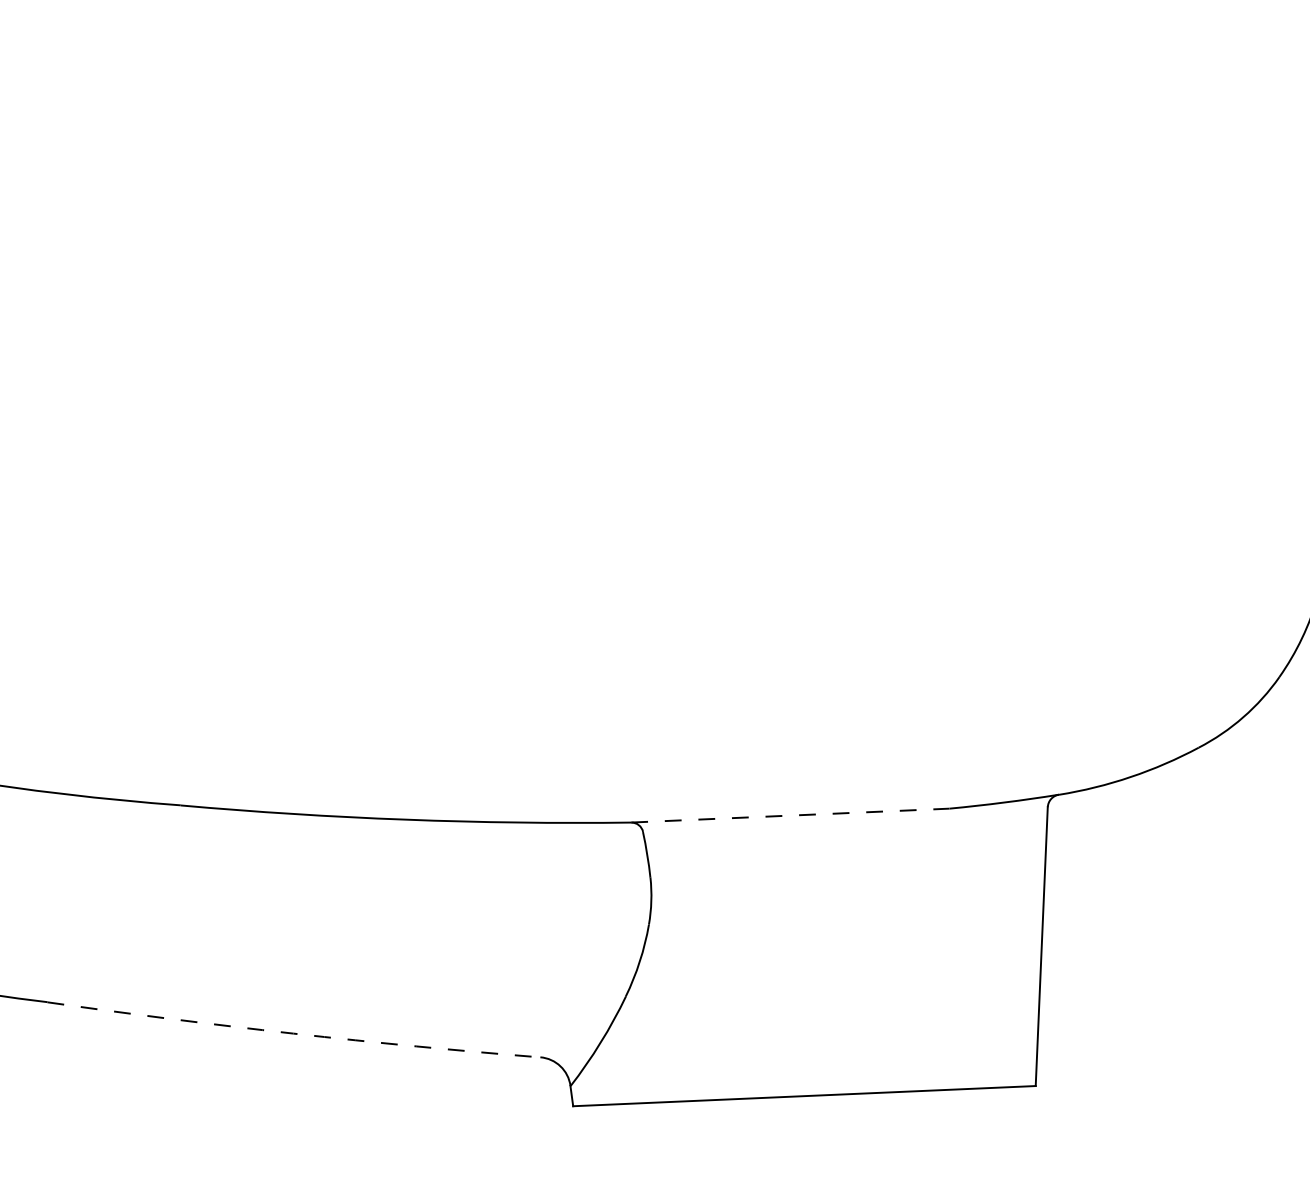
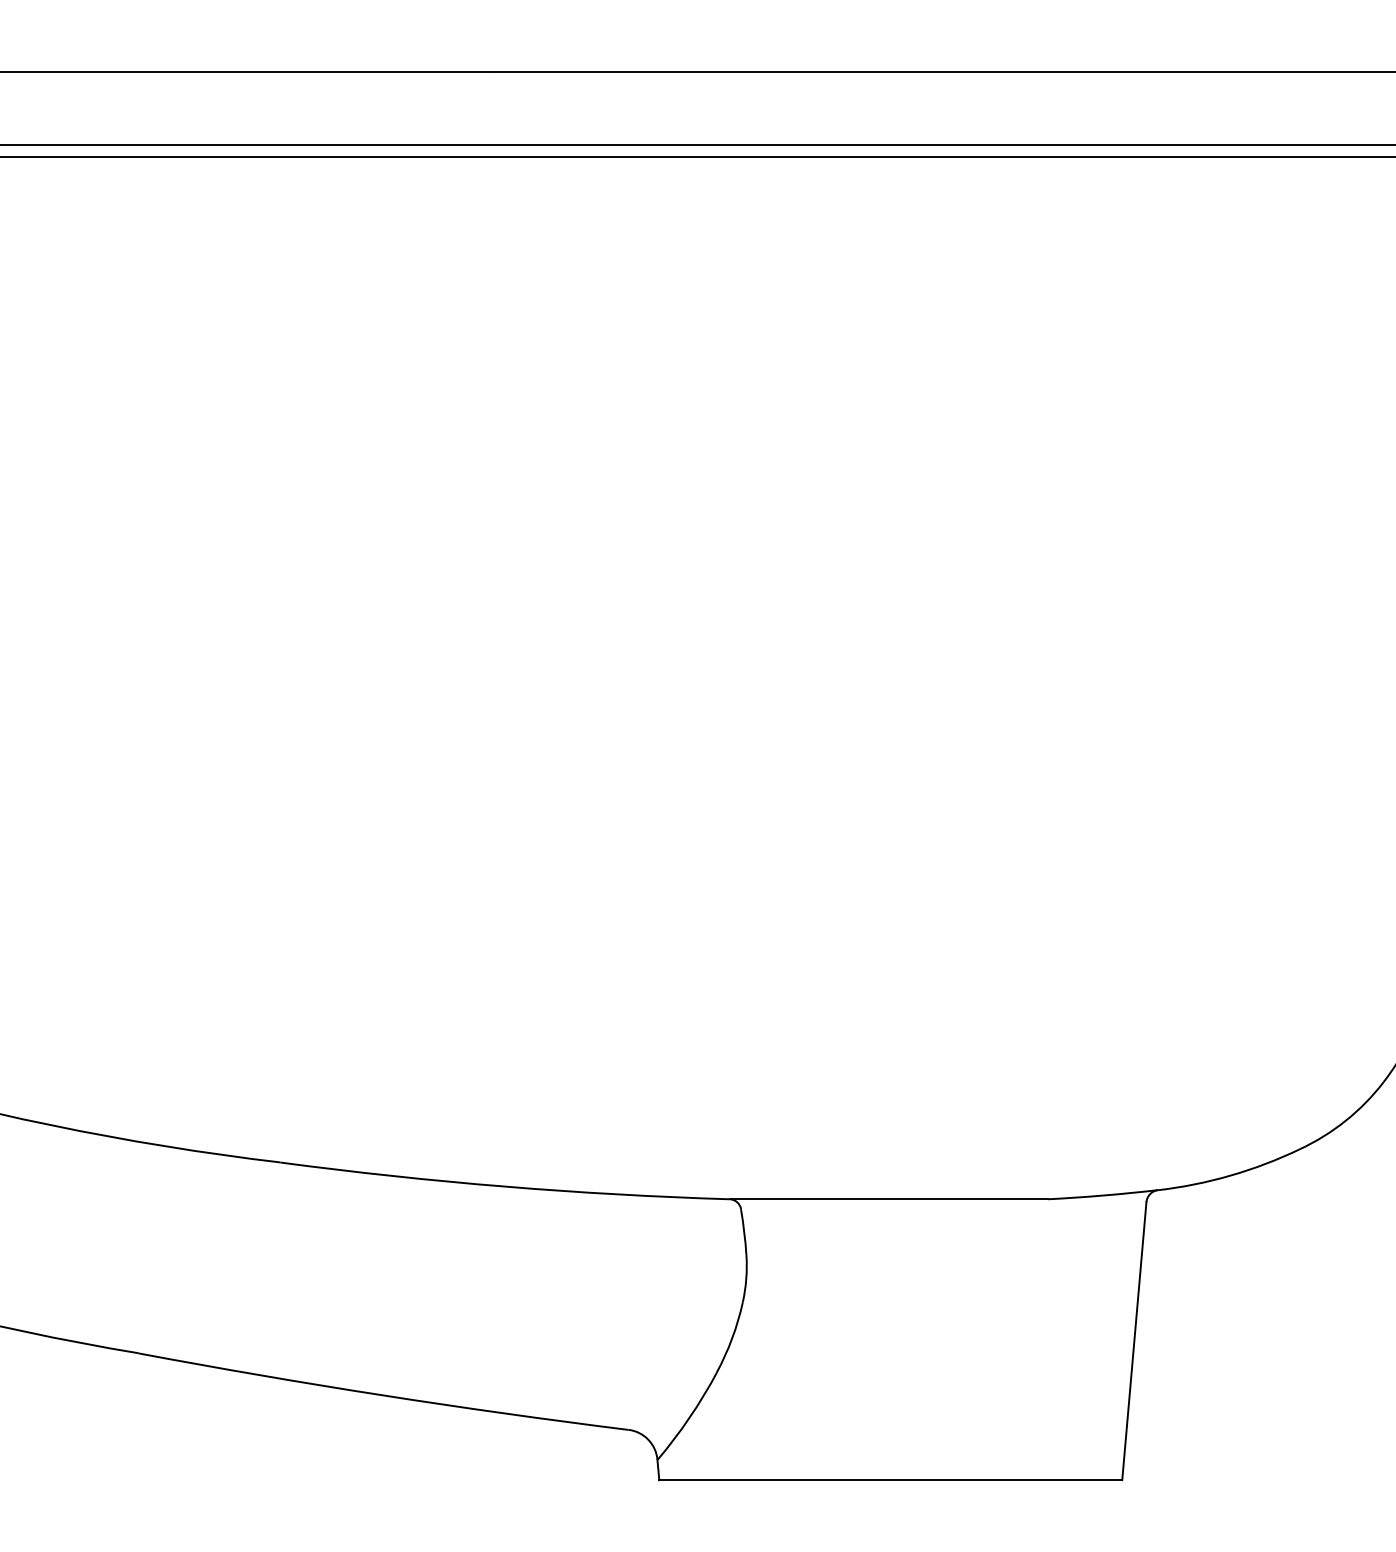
line: (790, 815) -> (889, 1199), dashed -> solid
arc: (293, 1033) -> (383, 1395), dashed -> solid

